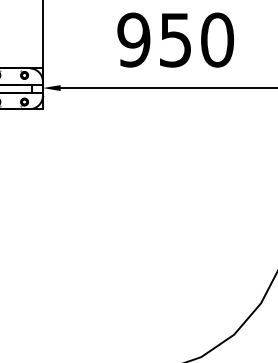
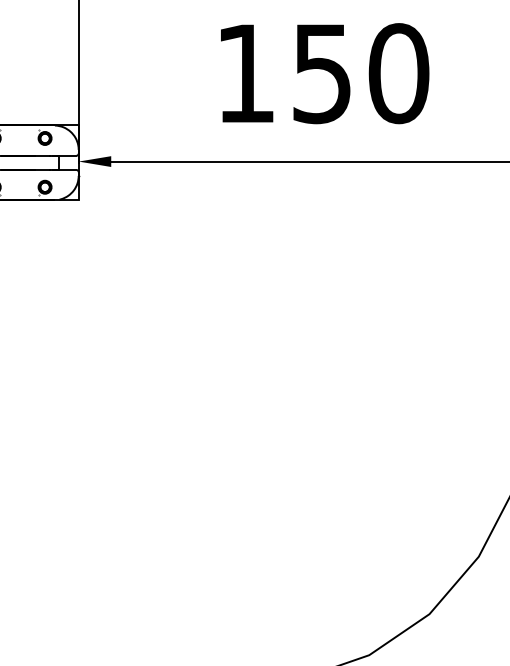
text: (133, 39) -> (244, 72), 950 -> 150

